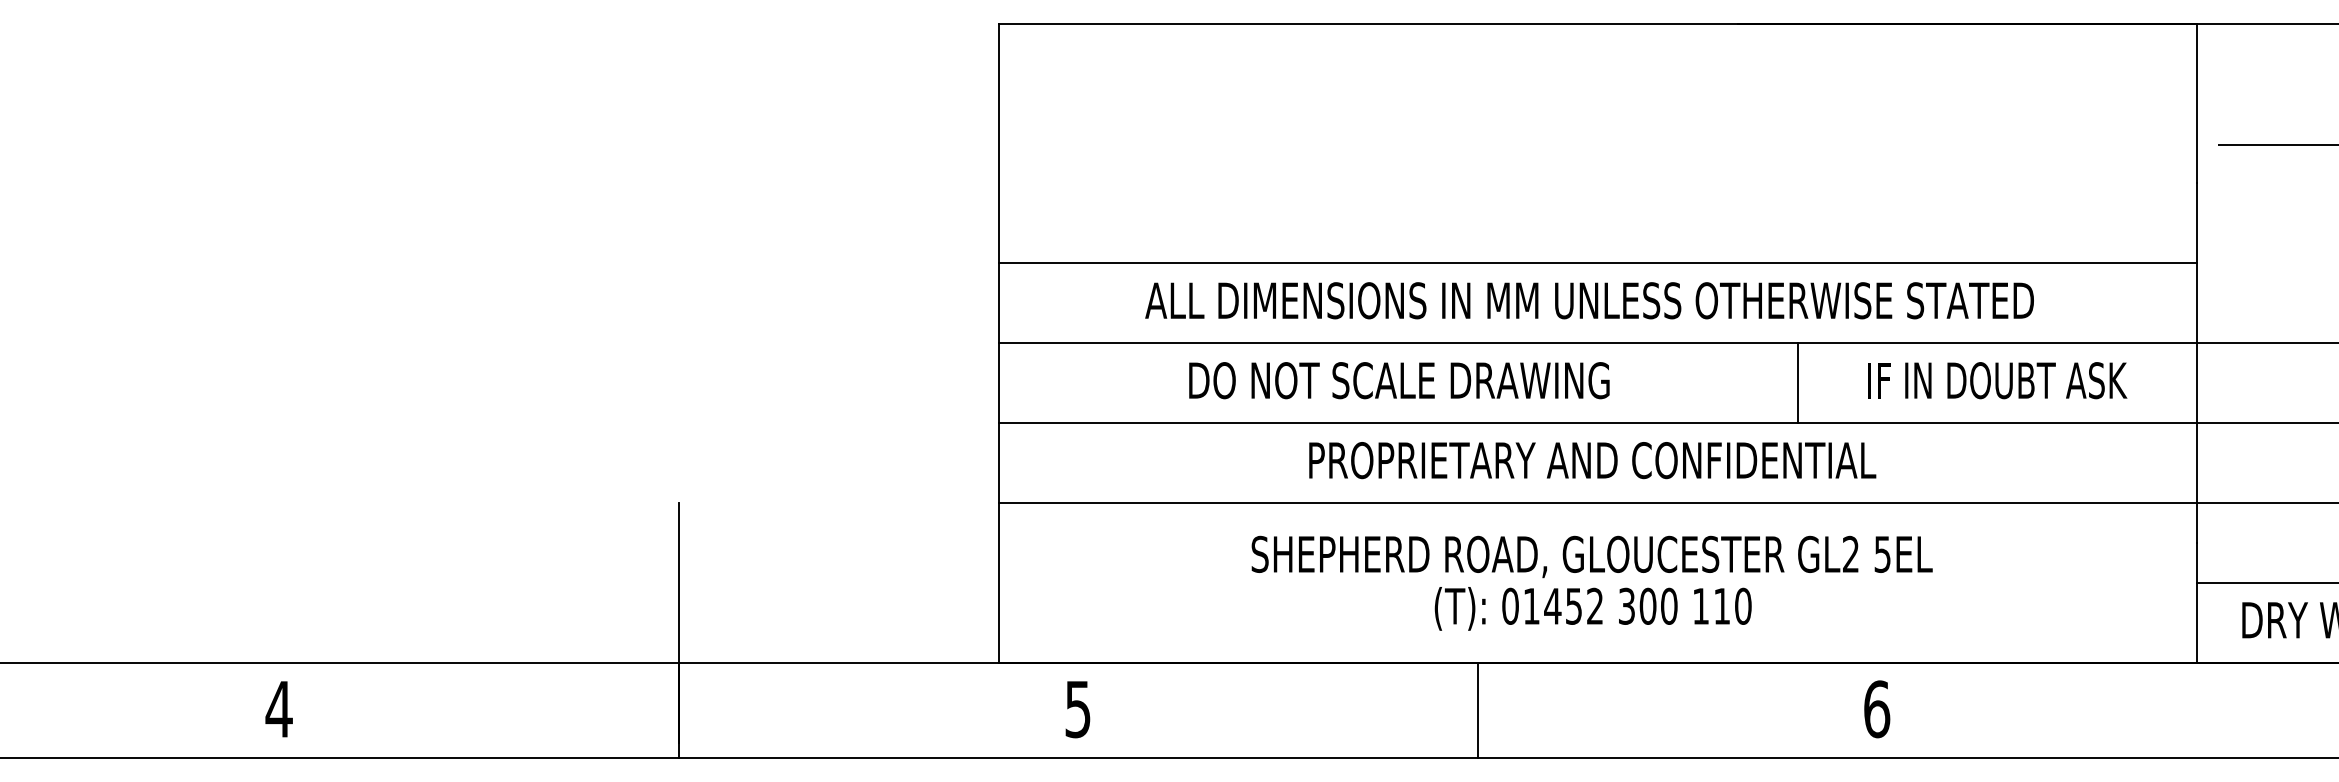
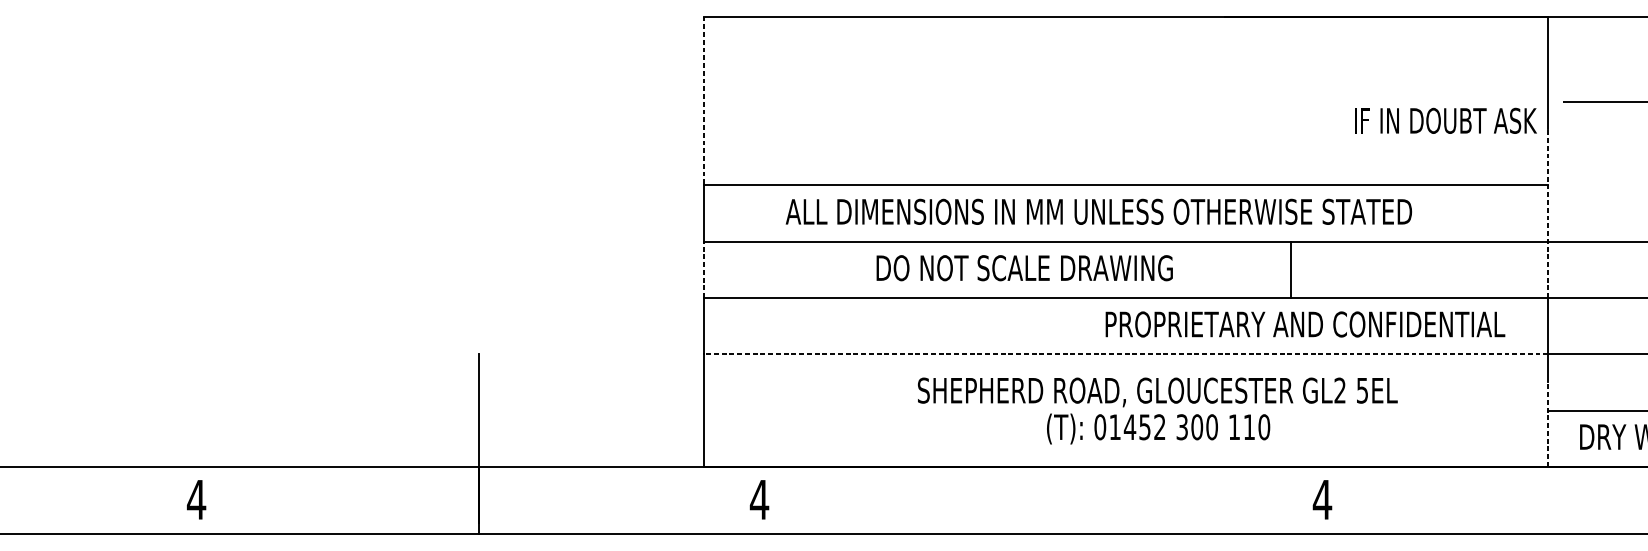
line: (998, 143) -> (703, 101), solid -> dashed
text: (1589, 300) -> (1098, 211), moved
line: (2197, 303) -> (1548, 213), solid -> dashed
text: (1399, 380) -> (1024, 268), moved
text: (1997, 380) -> (1445, 120), moved
line: (1797, 382) -> (1291, 269), moved
line: (998, 383) -> (703, 270), solid -> dashed
text: (1592, 460) -> (1305, 324), moved
line: (1597, 502) -> (1125, 354), solid -> dashed
text: (1591, 582) -> (1157, 410), moved
line: (2197, 602) -> (1548, 424), solid -> dashed
text: (1077, 709) -> (759, 499), 5 -> 4
text: (1876, 709) -> (1322, 499), 6 -> 4
line: (1478, 710) -> (1041, 500), removed

